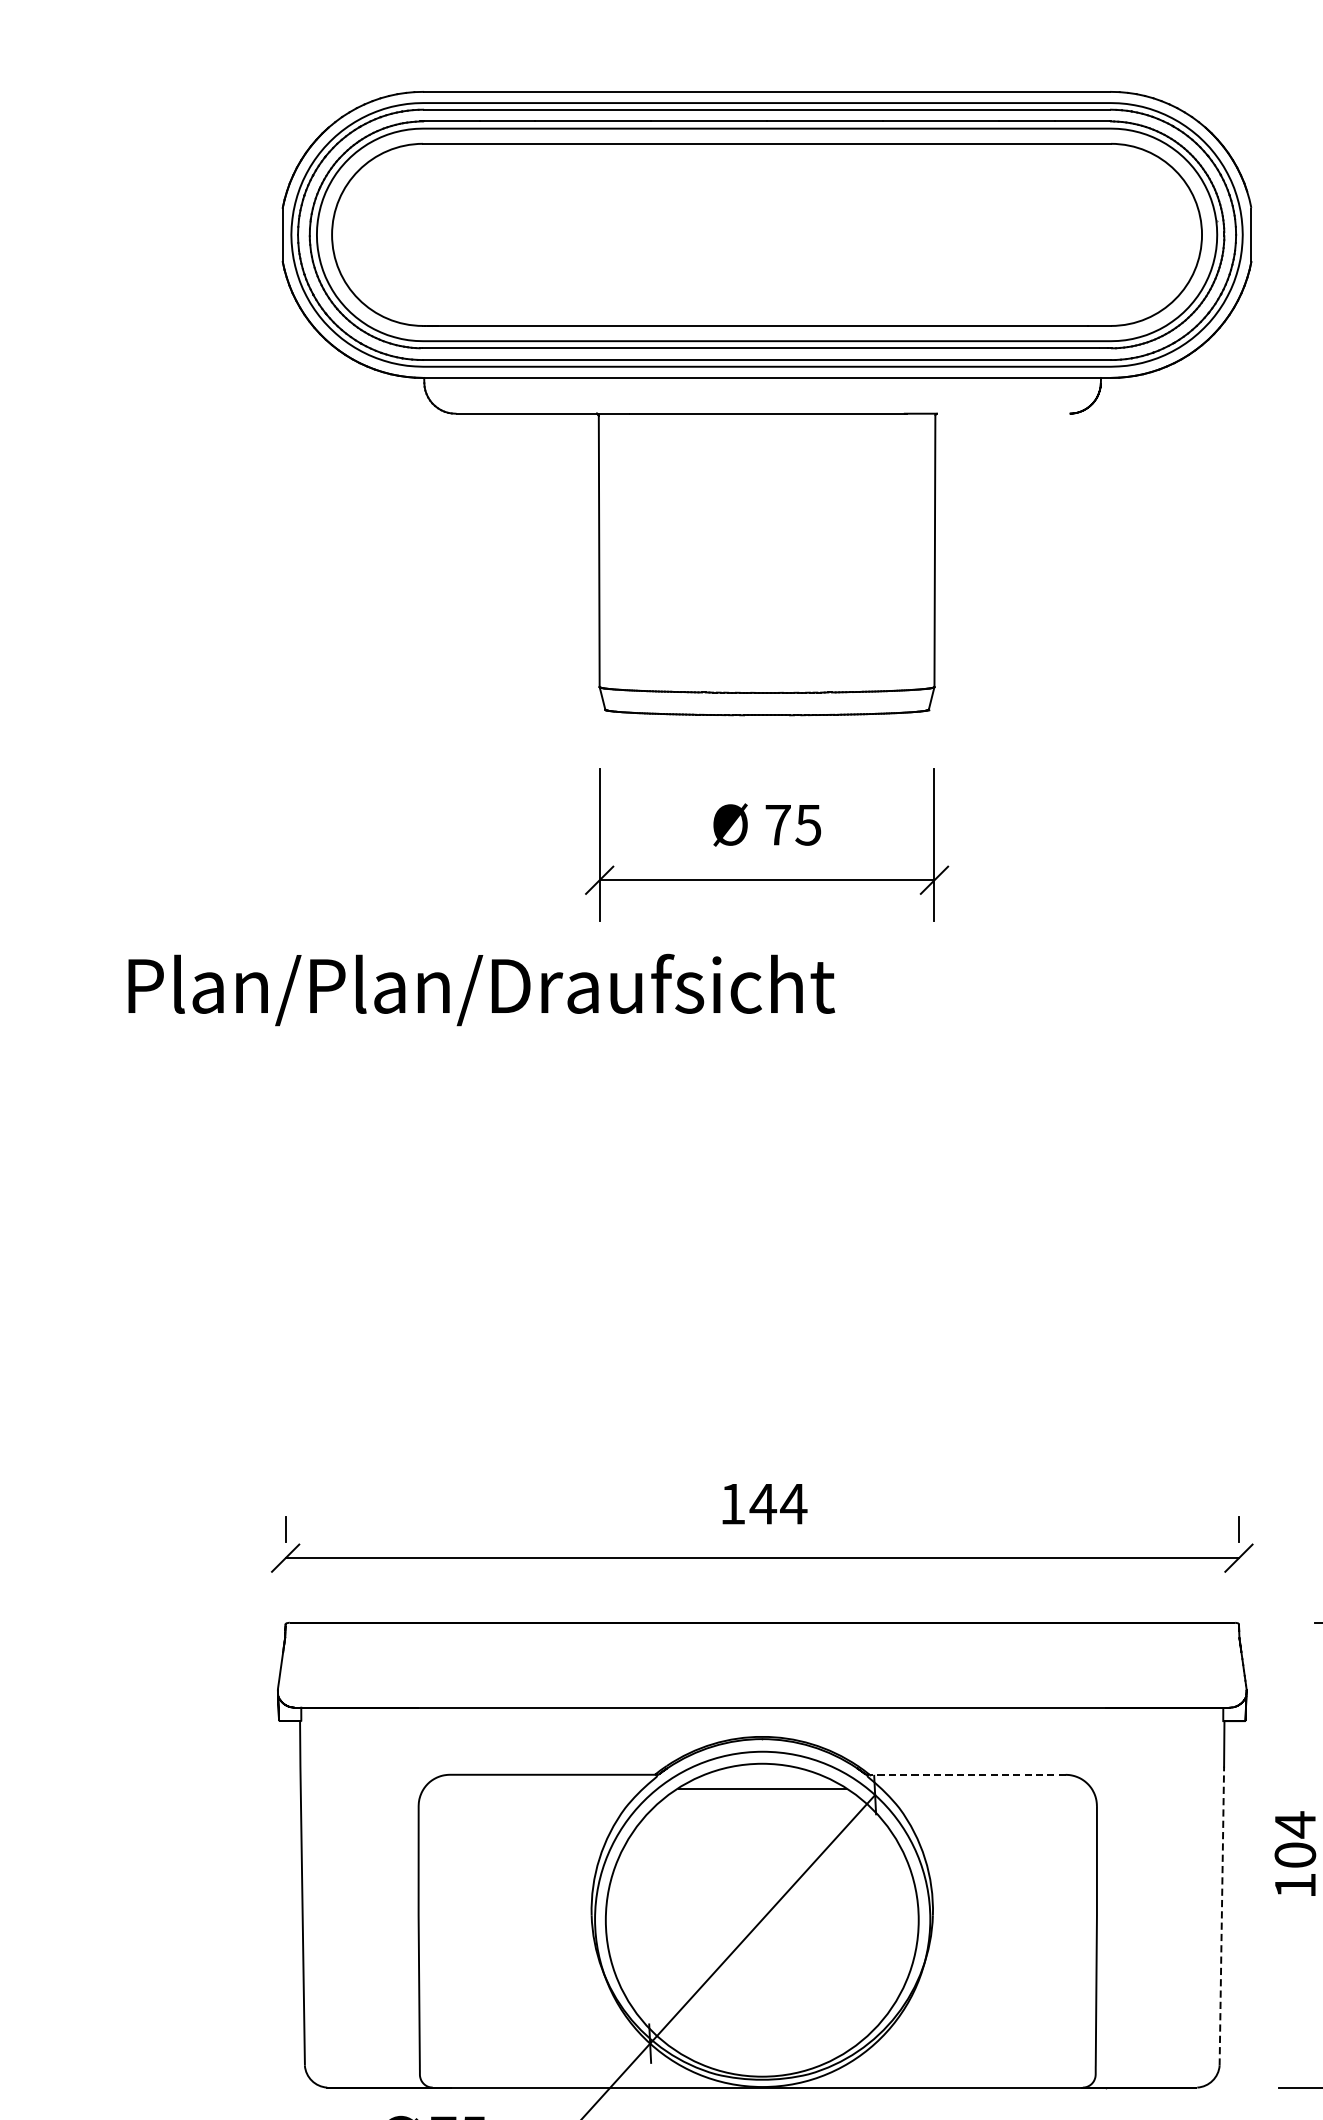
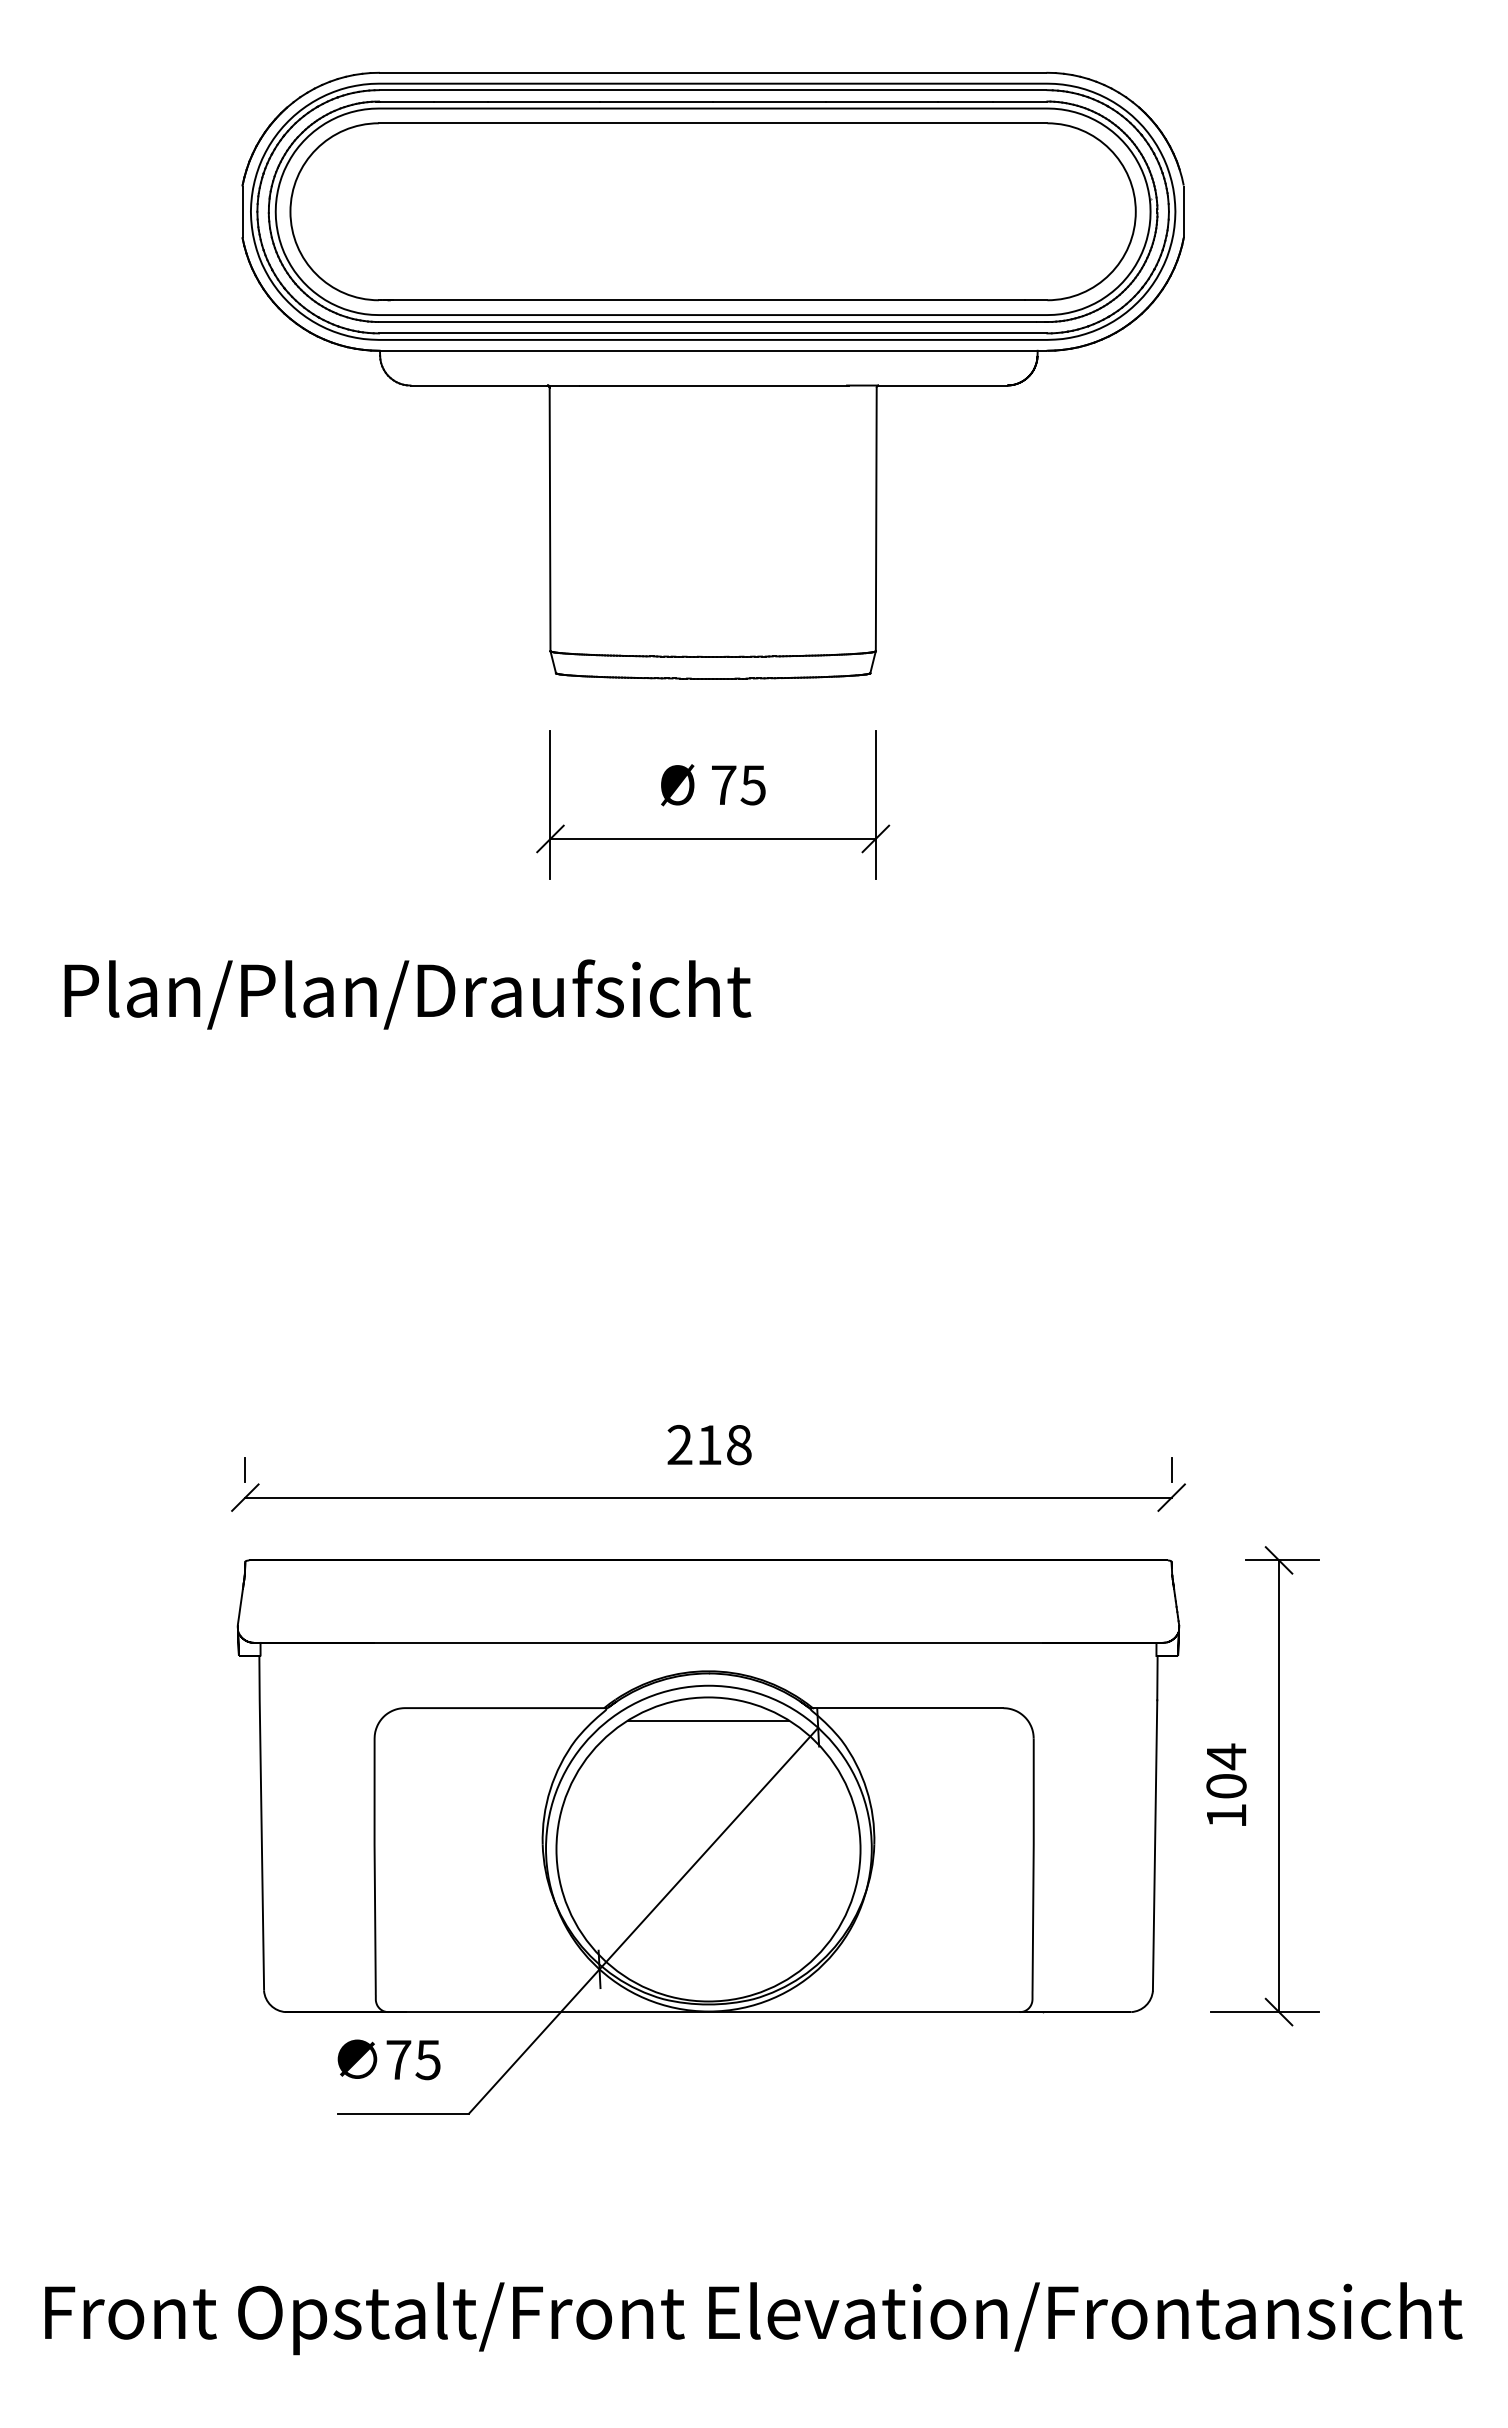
line: (1003, 413) -> (942, 385), added
text: (481, 989) -> (407, 994), moved
text: (763, 1503) -> (709, 1444), 144 -> 218
line: (967, 1775) -> (907, 1708), dashed -> solid
line: (1222, 1916) -> (1155, 1845), dashed -> solid

